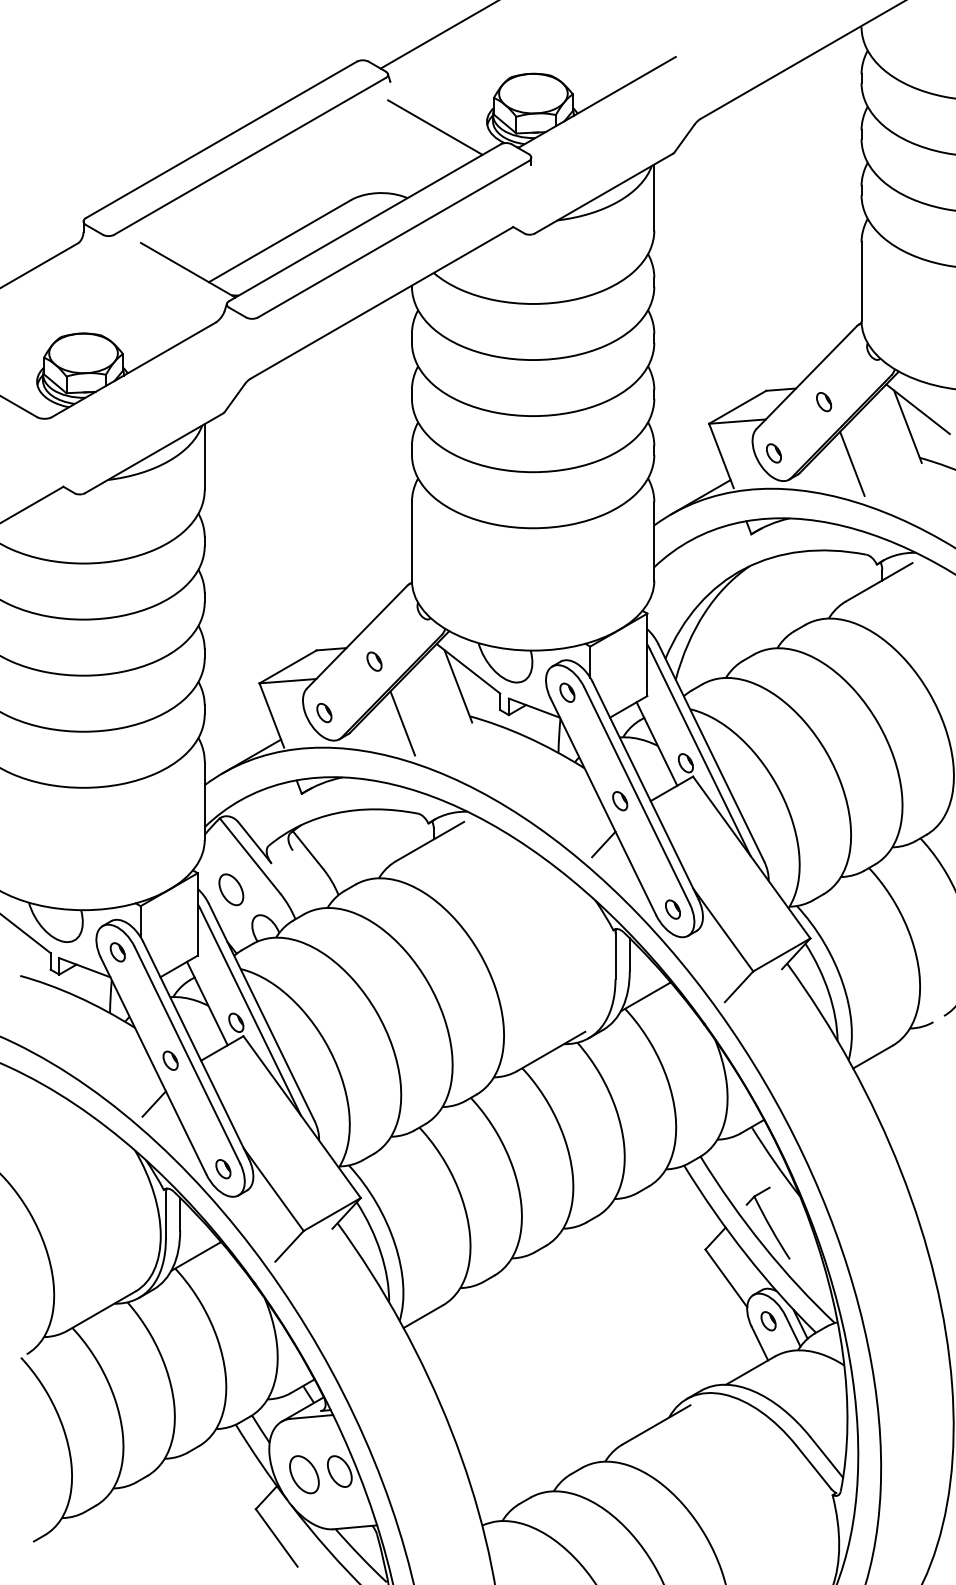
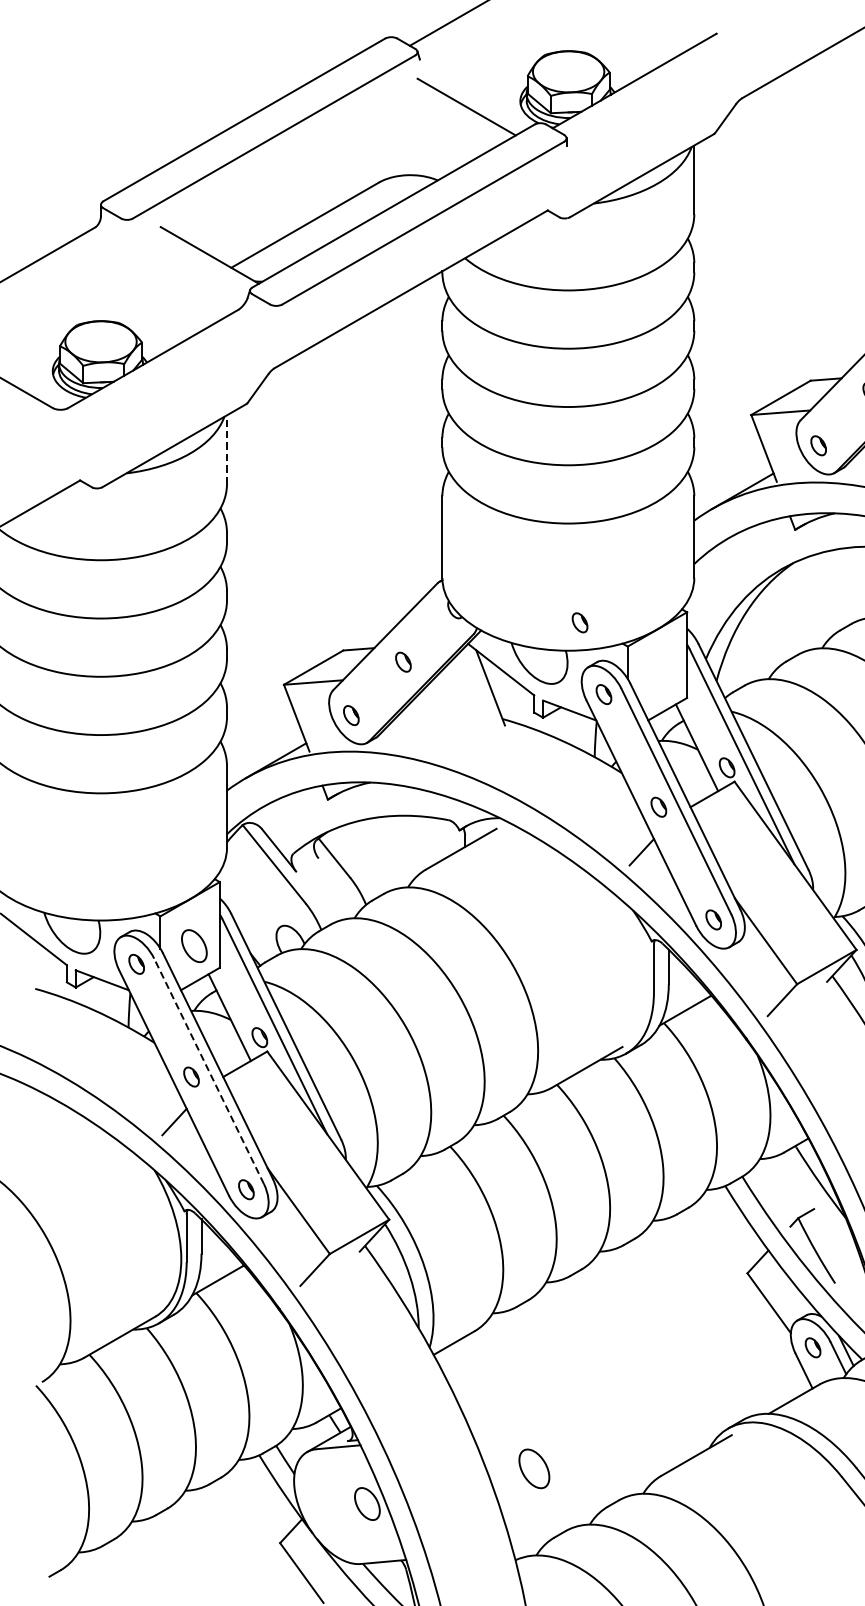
line: (204, 456) -> (226, 448), solid -> dashed
part: (544, 623) -> (580, 622), added
line: (402, 723) -> (432, 726), removed
part: (231, 889) -> (194, 945), moved
line: (187, 1055) -> (209, 1071), solid -> dashed
part: (304, 1474) -> (534, 1468), moved

